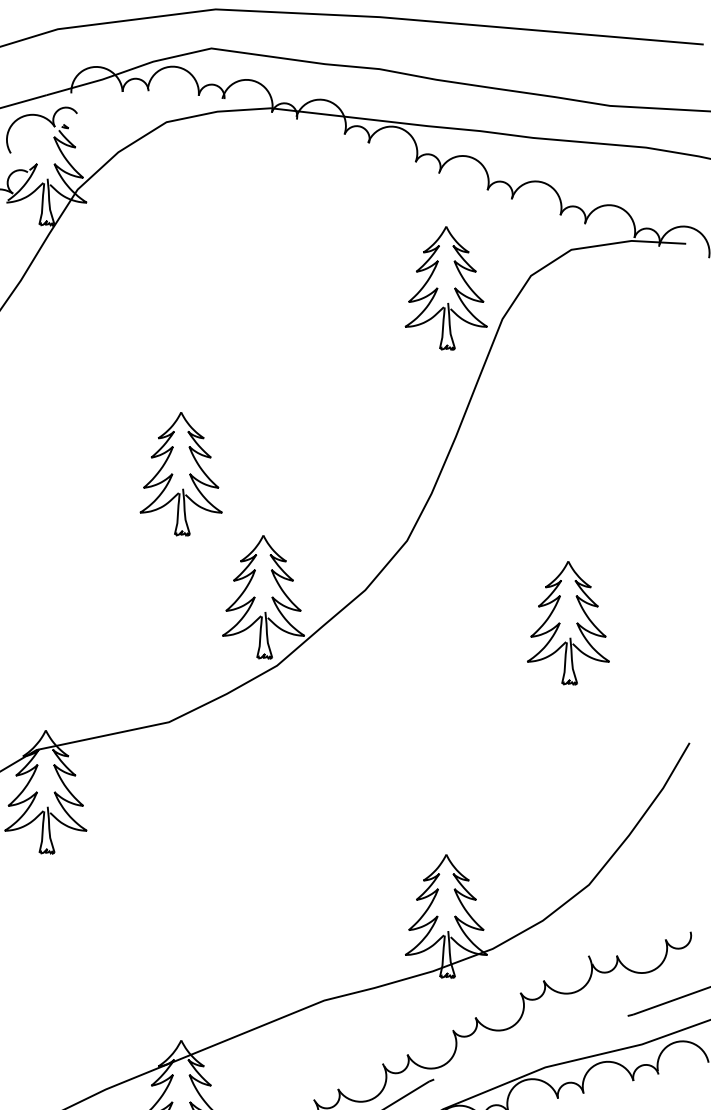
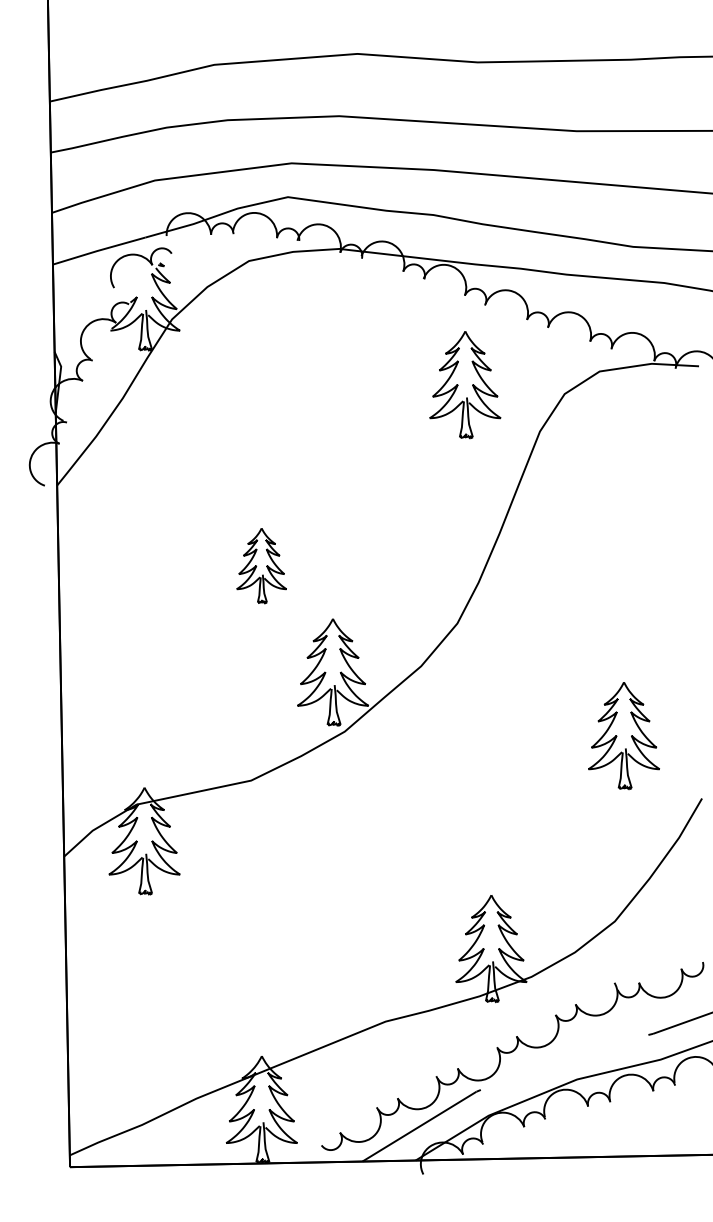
part: (446, 289) -> (465, 385), moved
part: (180, 473) -> (261, 565), size x0.7
part: (567, 623) -> (623, 736), moved

